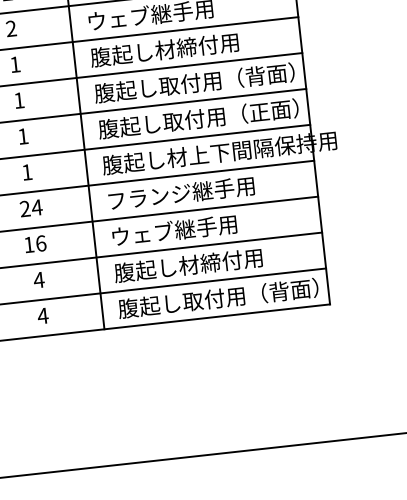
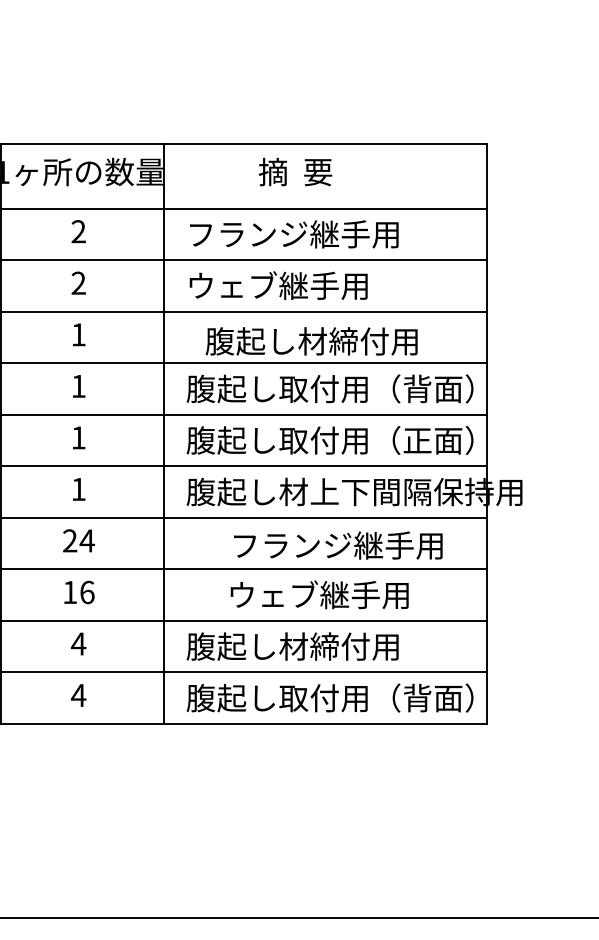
text: (164, 50) -> (311, 341), moved
text: (181, 193) -> (338, 545), moved
text: (174, 230) -> (319, 594), moved

